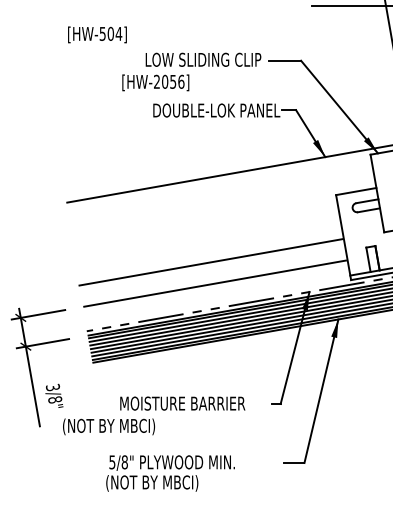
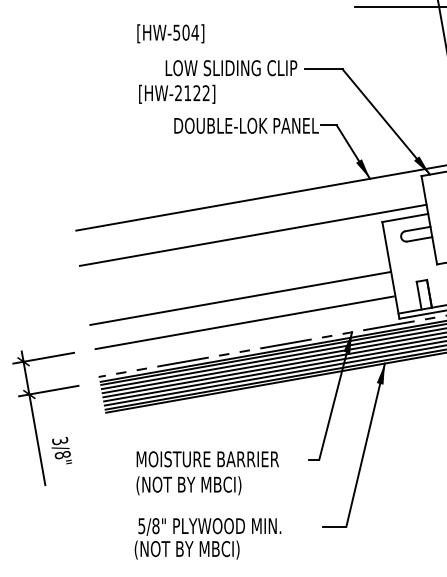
text: (97, 34) -> (170, 33), moved
text: (172, 82) -> (196, 93), [HW-2056] -> [HW-2122]
line: (221, 206) -> (252, 234), added
text: (108, 426) -> (188, 485), moved
text: (170, 473) -> (207, 538), moved

